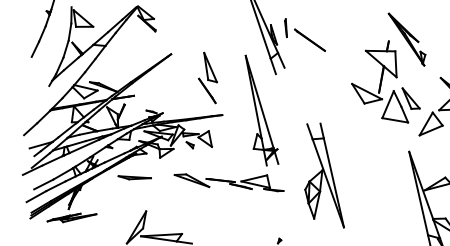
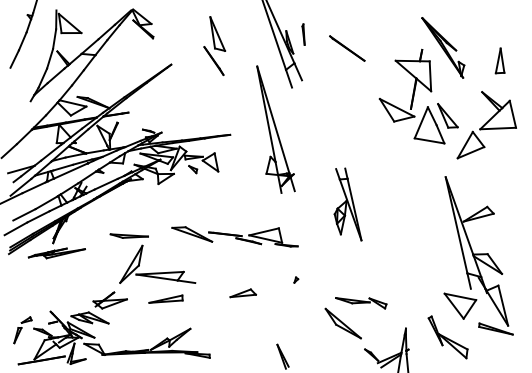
line: (310, 40) -> (347, 48), moved
part: (207, 78) -> (214, 46), moved
part: (324, 175) -> (347, 204), size x0.6
part: (134, 177) -> (128, 235), moved
part: (228, 182) -> (234, 236), moved

